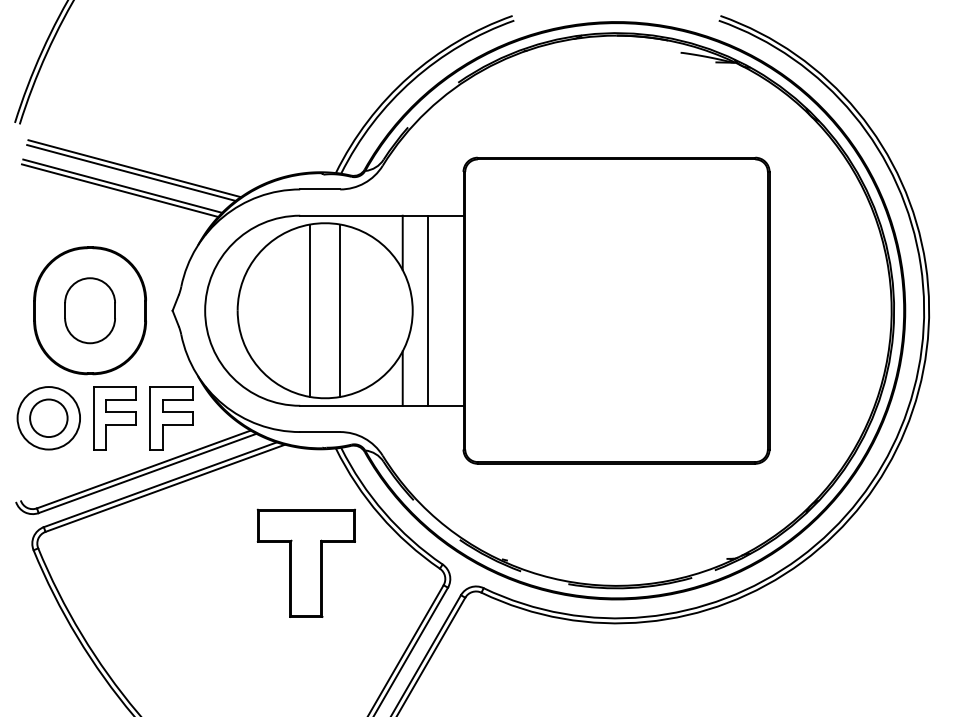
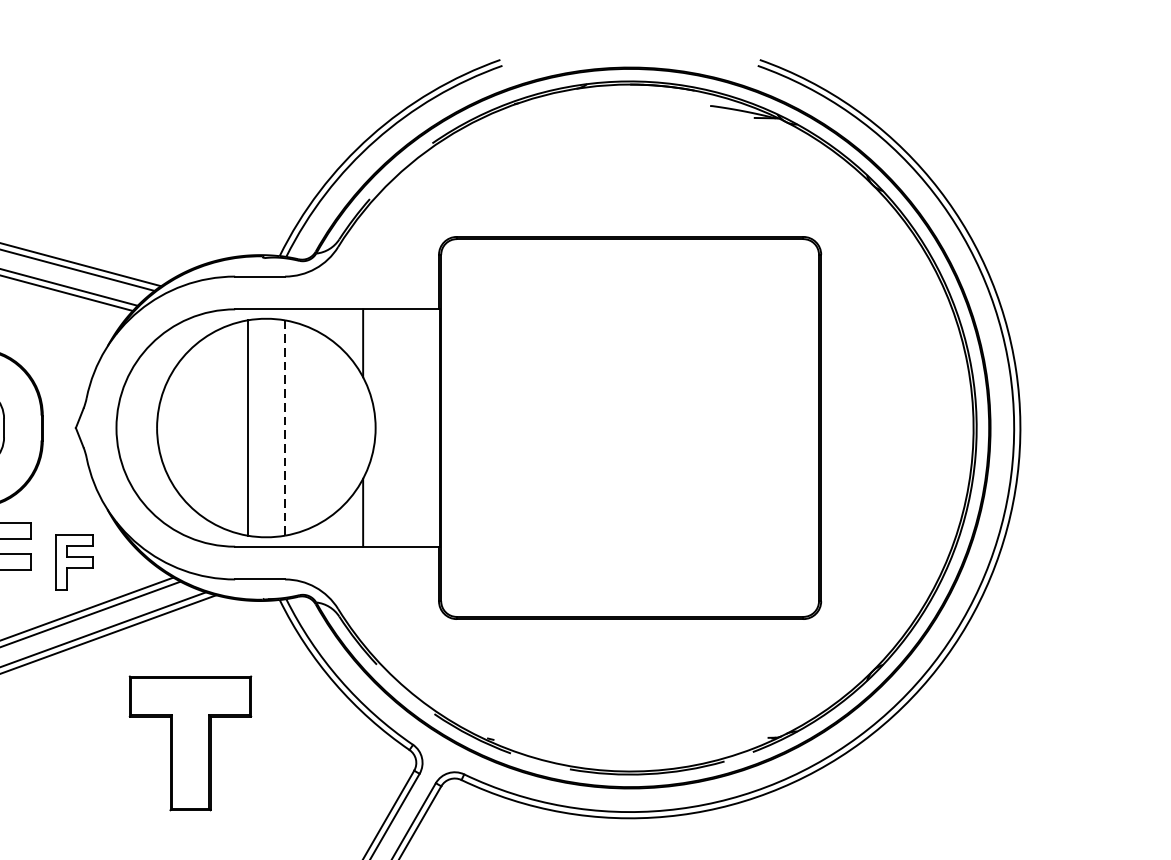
line: (427, 310) -> (394, 427), removed
line: (340, 311) -> (285, 428), solid -> dashed
part: (171, 418) -> (74, 562), size x0.7
part: (305, 562) -> (189, 742), moved

